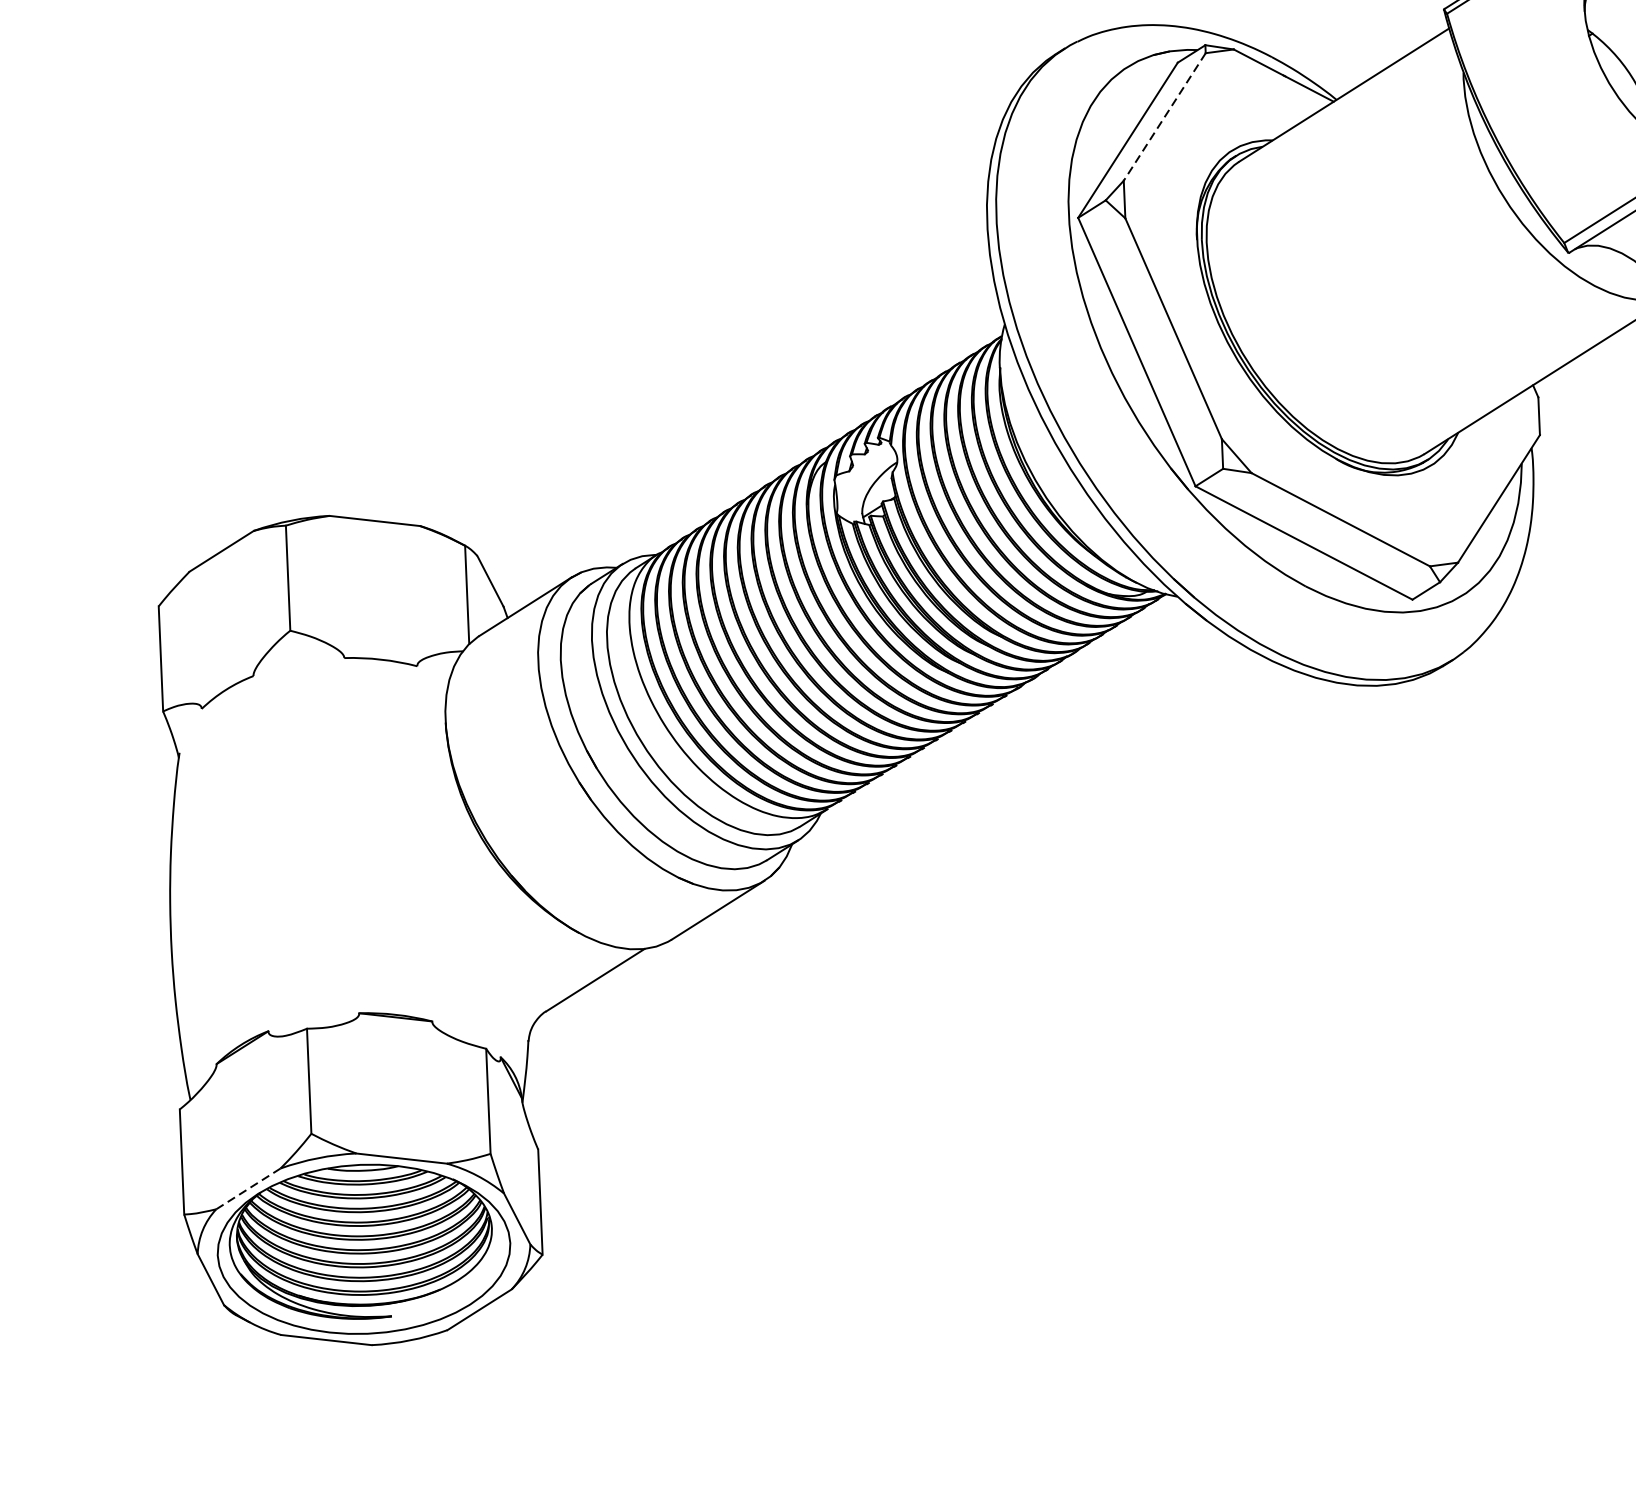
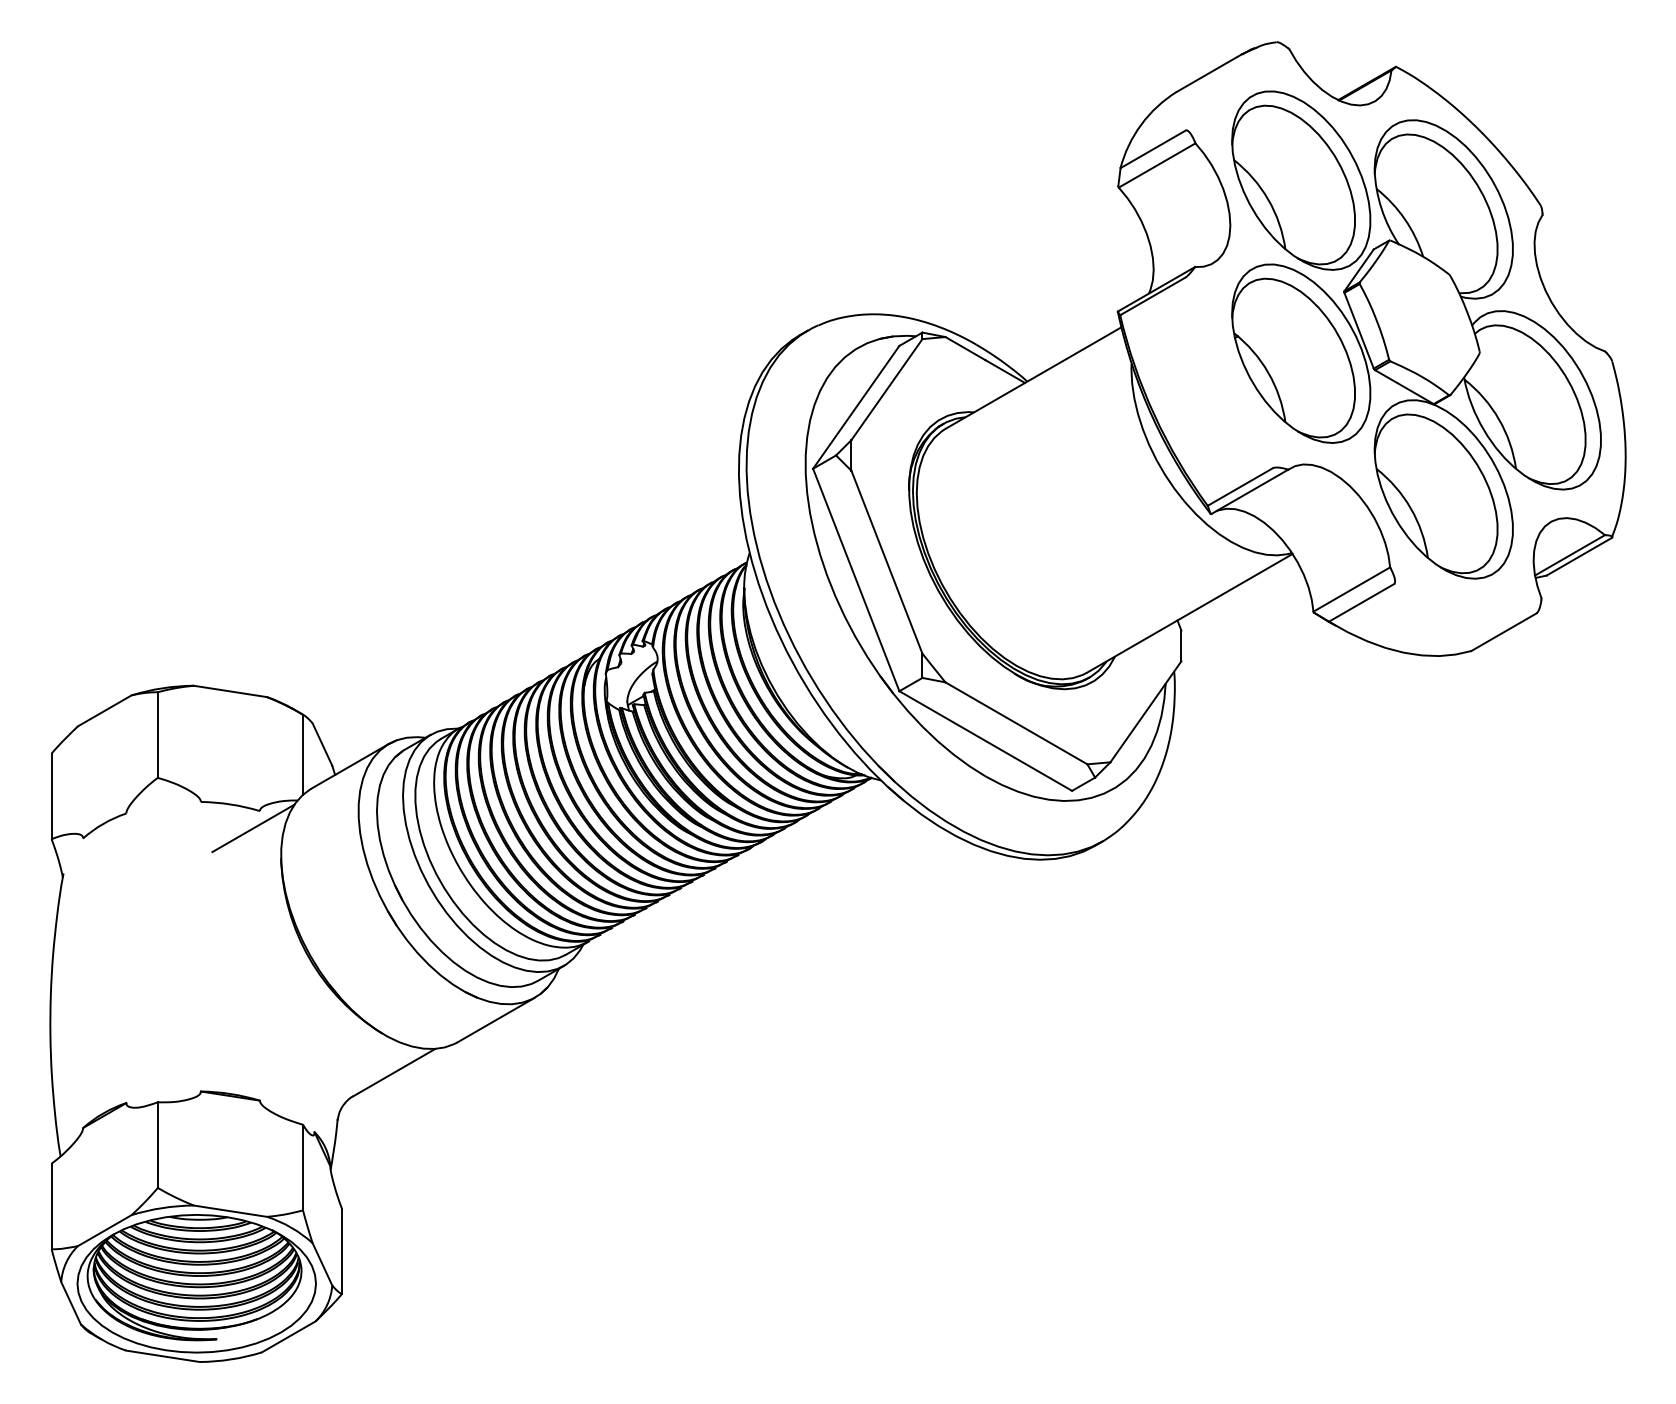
line: (1164, 116) -> (886, 389), dashed -> solid
line: (410, 687) -> (253, 828), added
line: (248, 1188) -> (104, 1230), dashed -> solid

